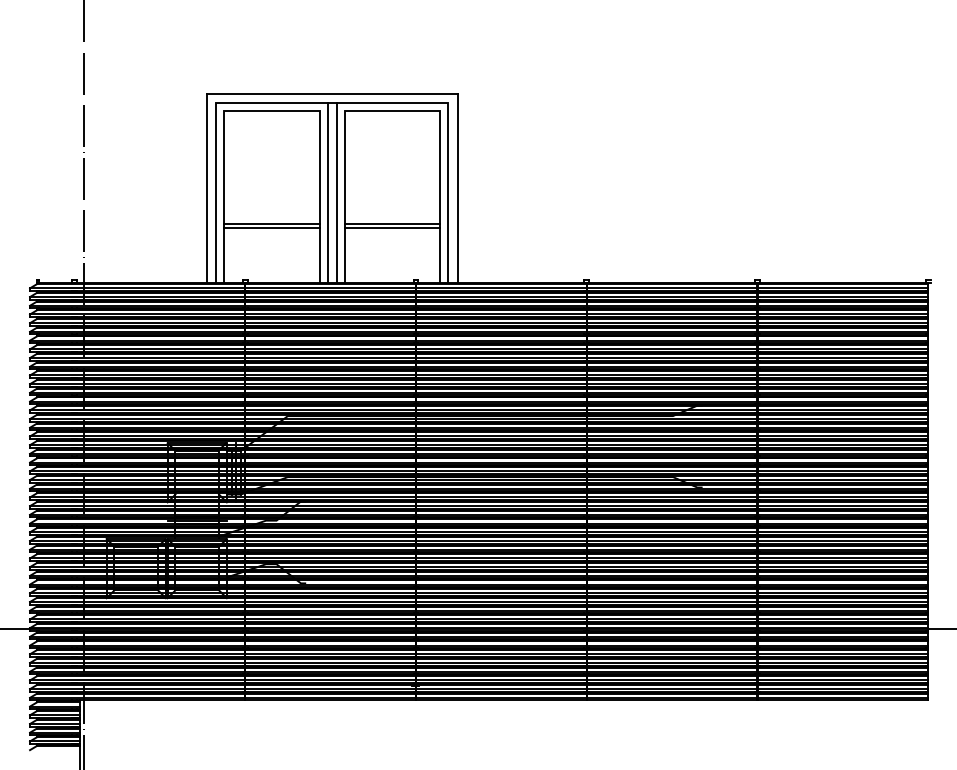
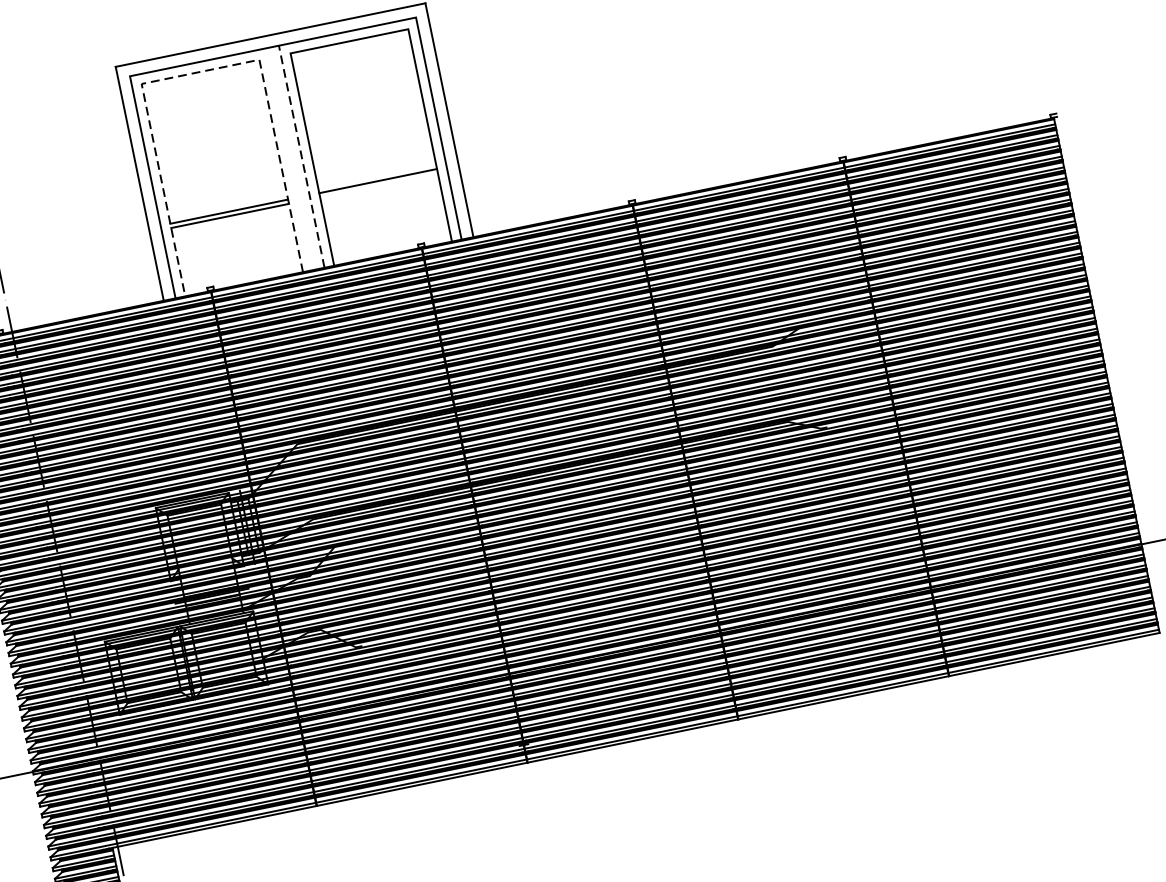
line: (271, 111) -> (200, 72), solid -> dashed
line: (327, 193) -> (289, 159), removed
line: (337, 193) -> (302, 156), solid -> dashed
line: (392, 227) -> (378, 184), removed

